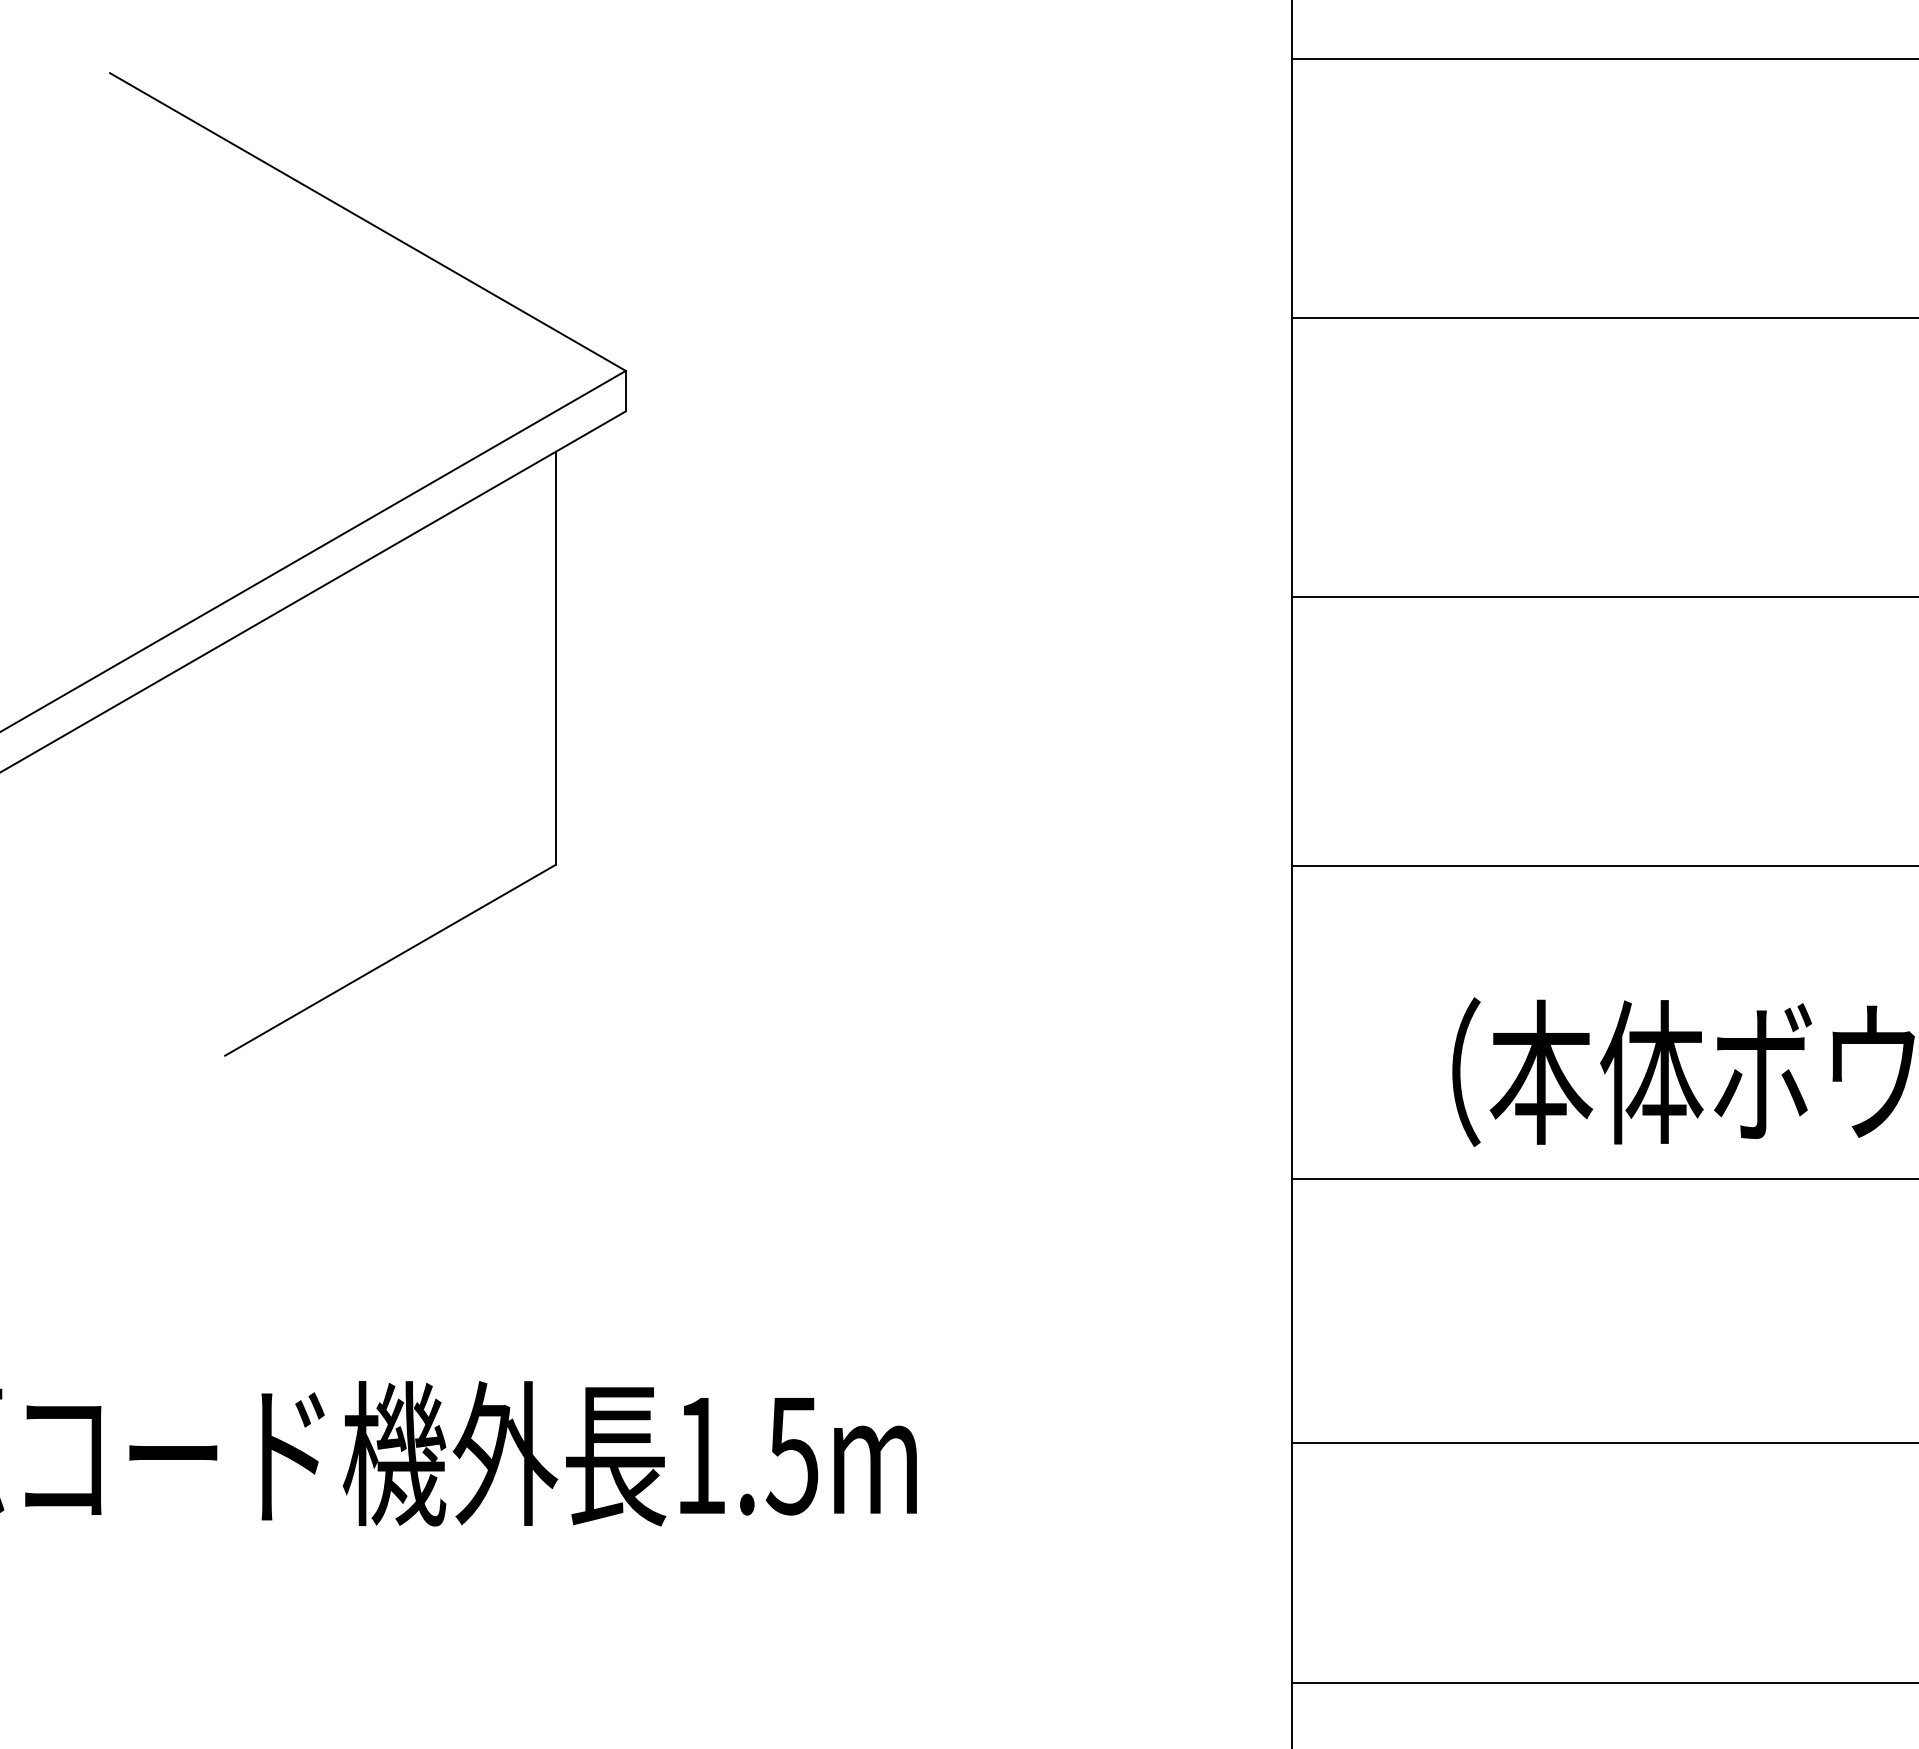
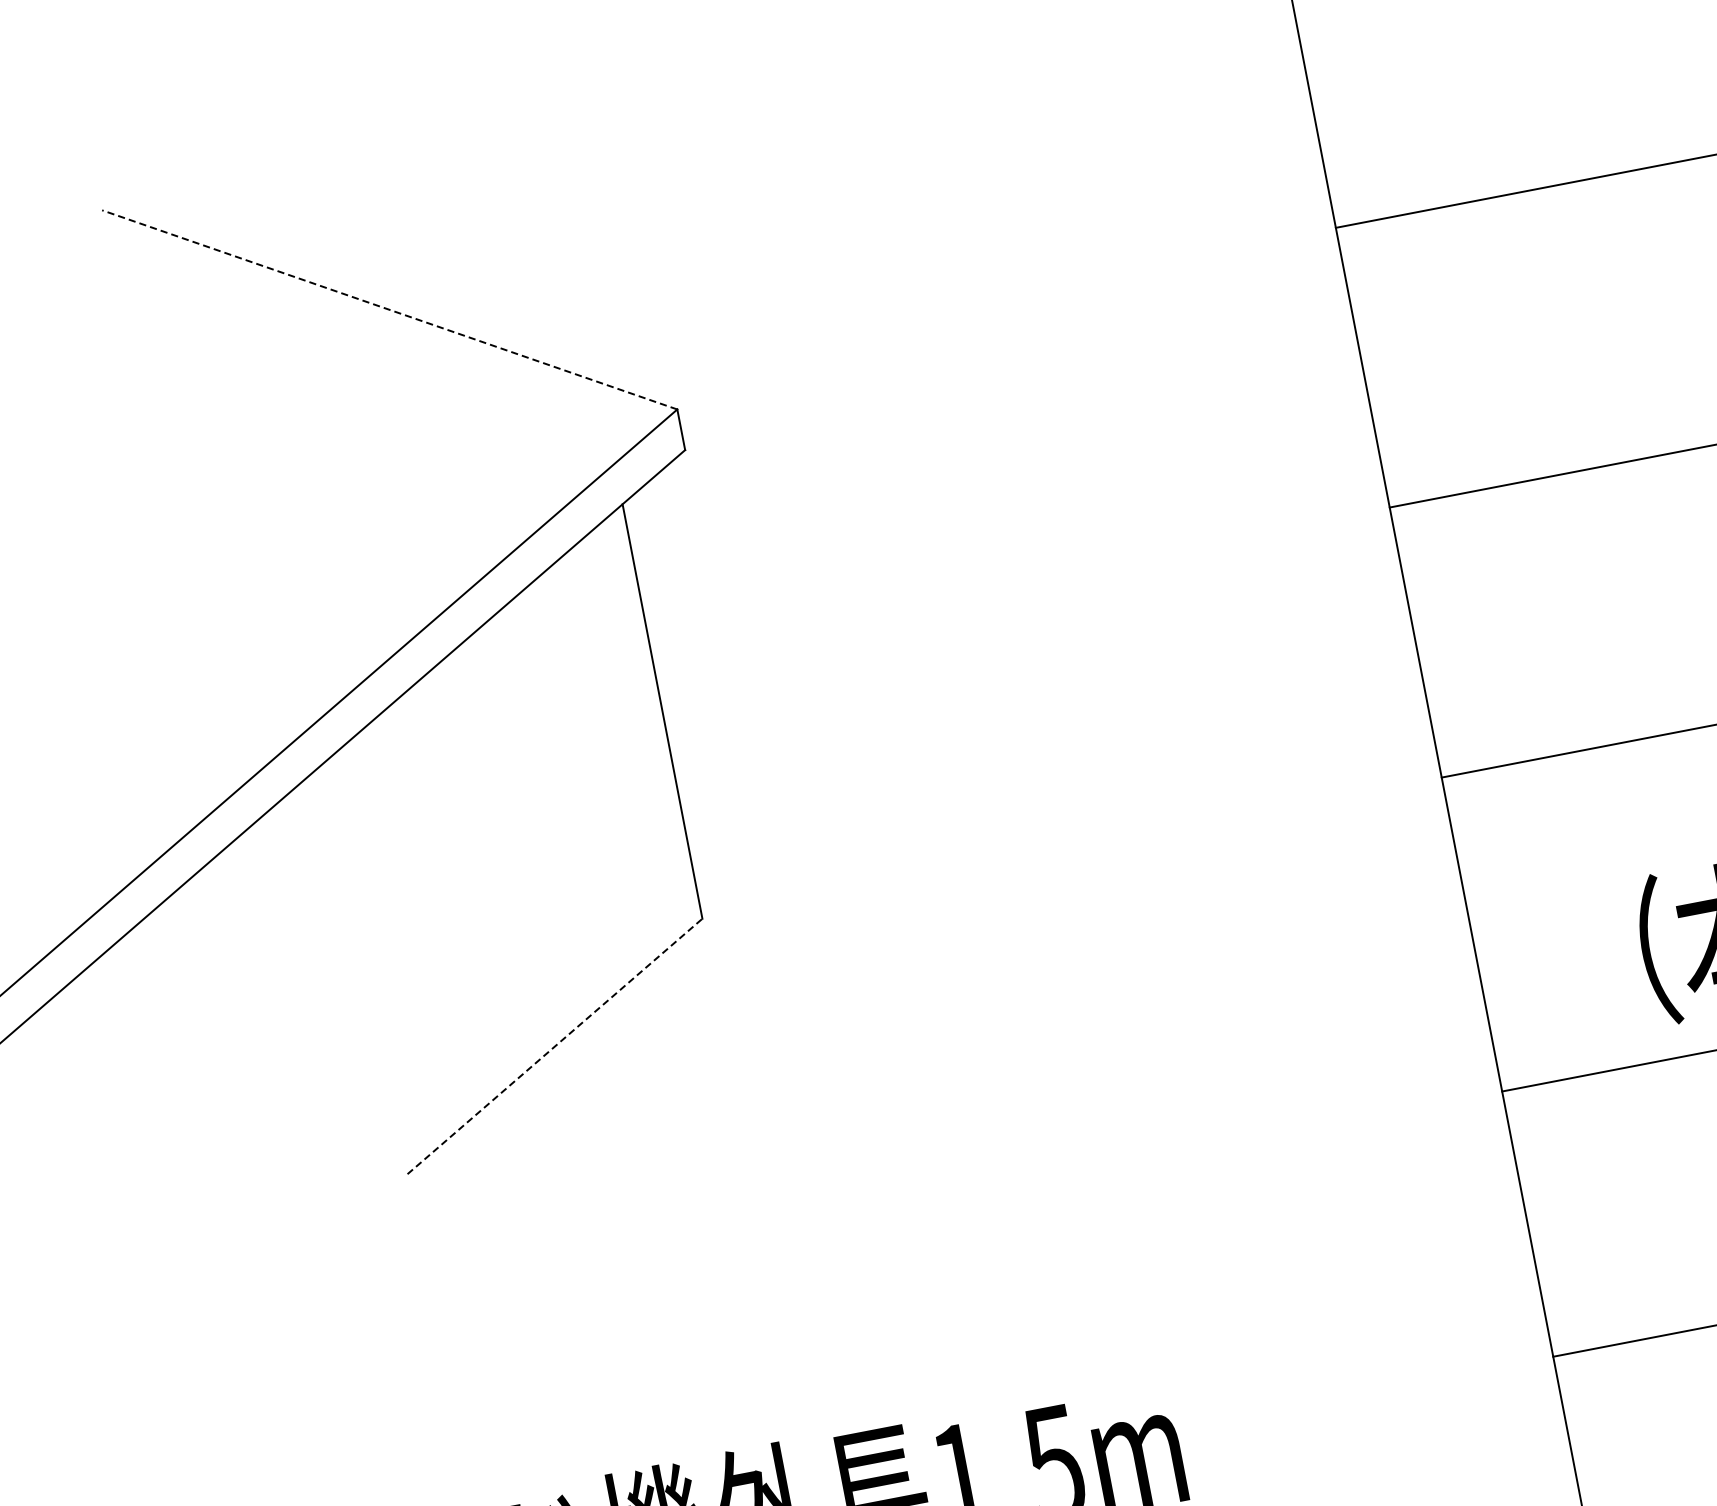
line: (367, 222) -> (389, 310), solid -> dashed
line: (390, 960) -> (555, 1046), solid -> dashed

